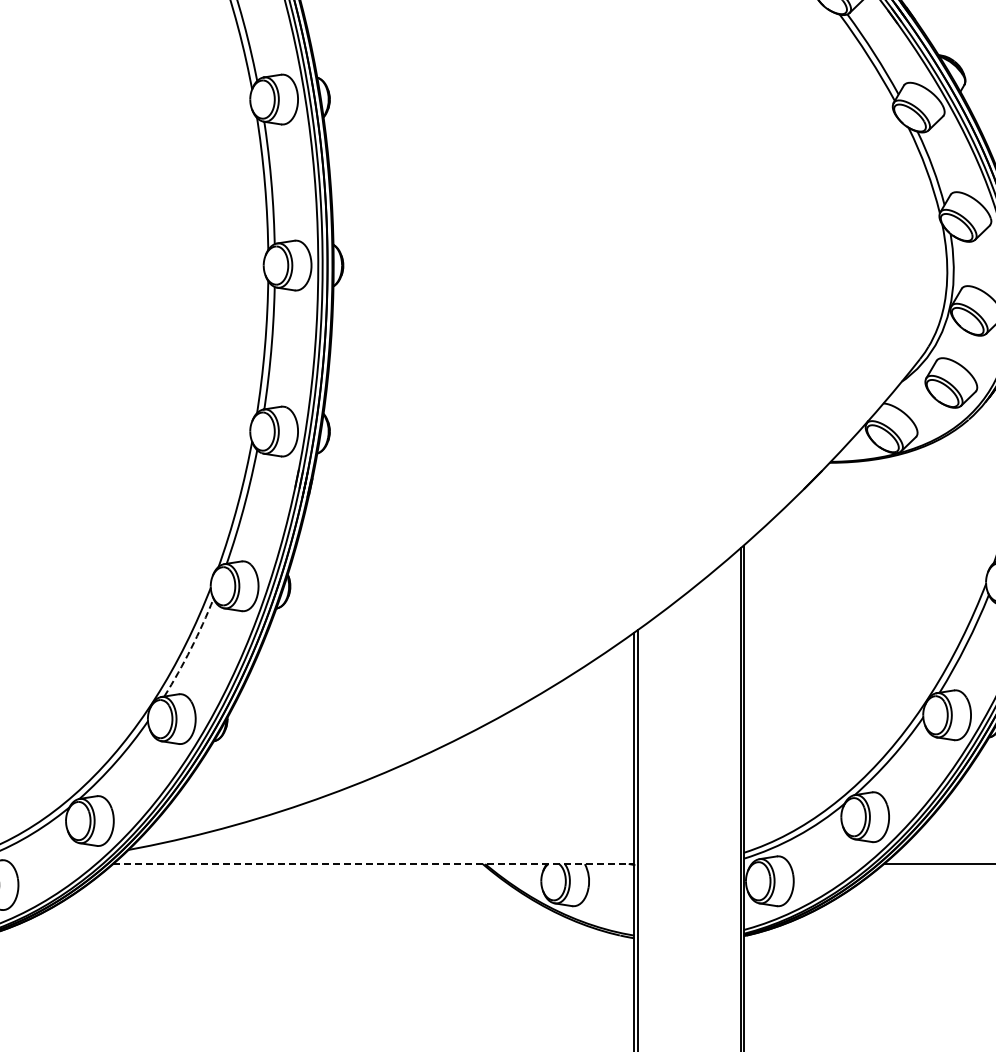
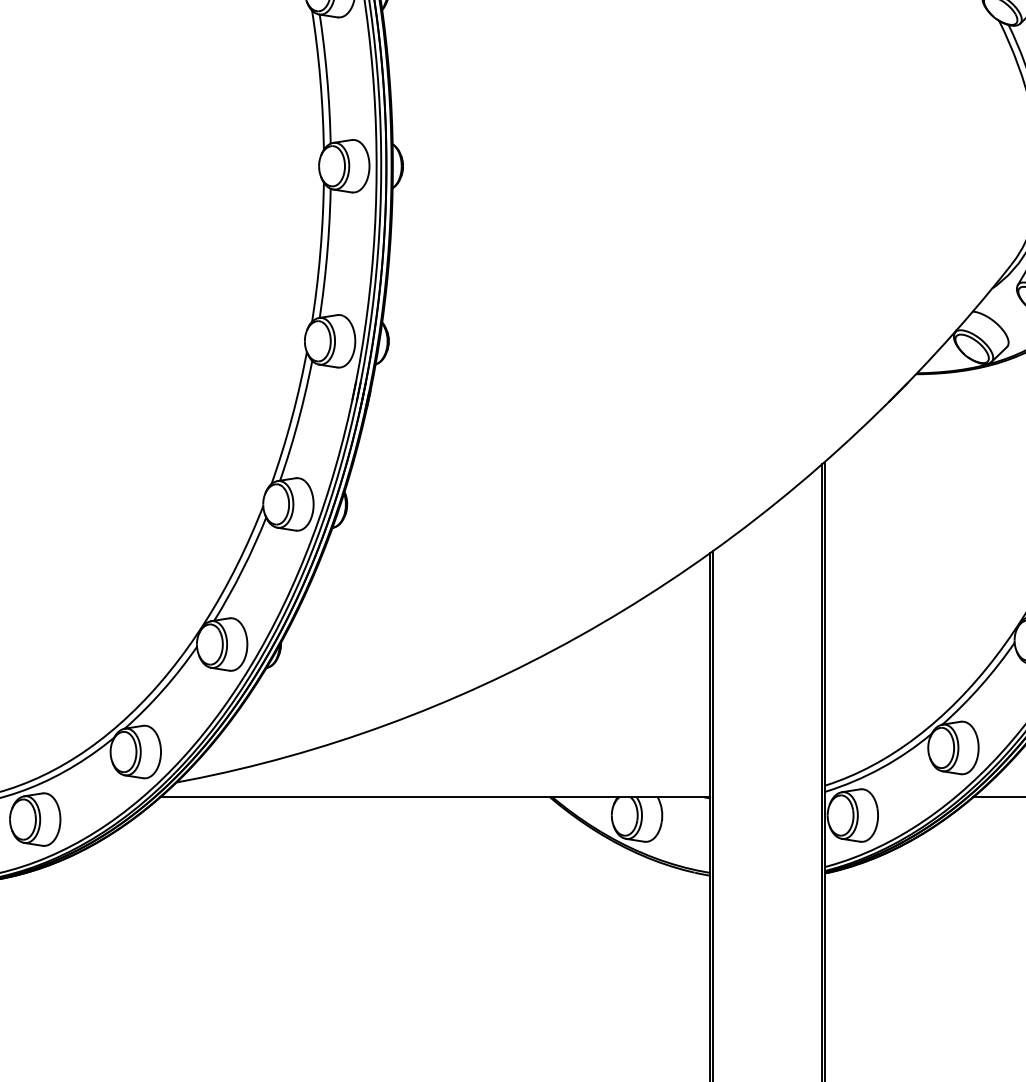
arc: (191, 648) -> (242, 570), dashed -> solid
line: (373, 864) -> (434, 797), dashed -> solid

